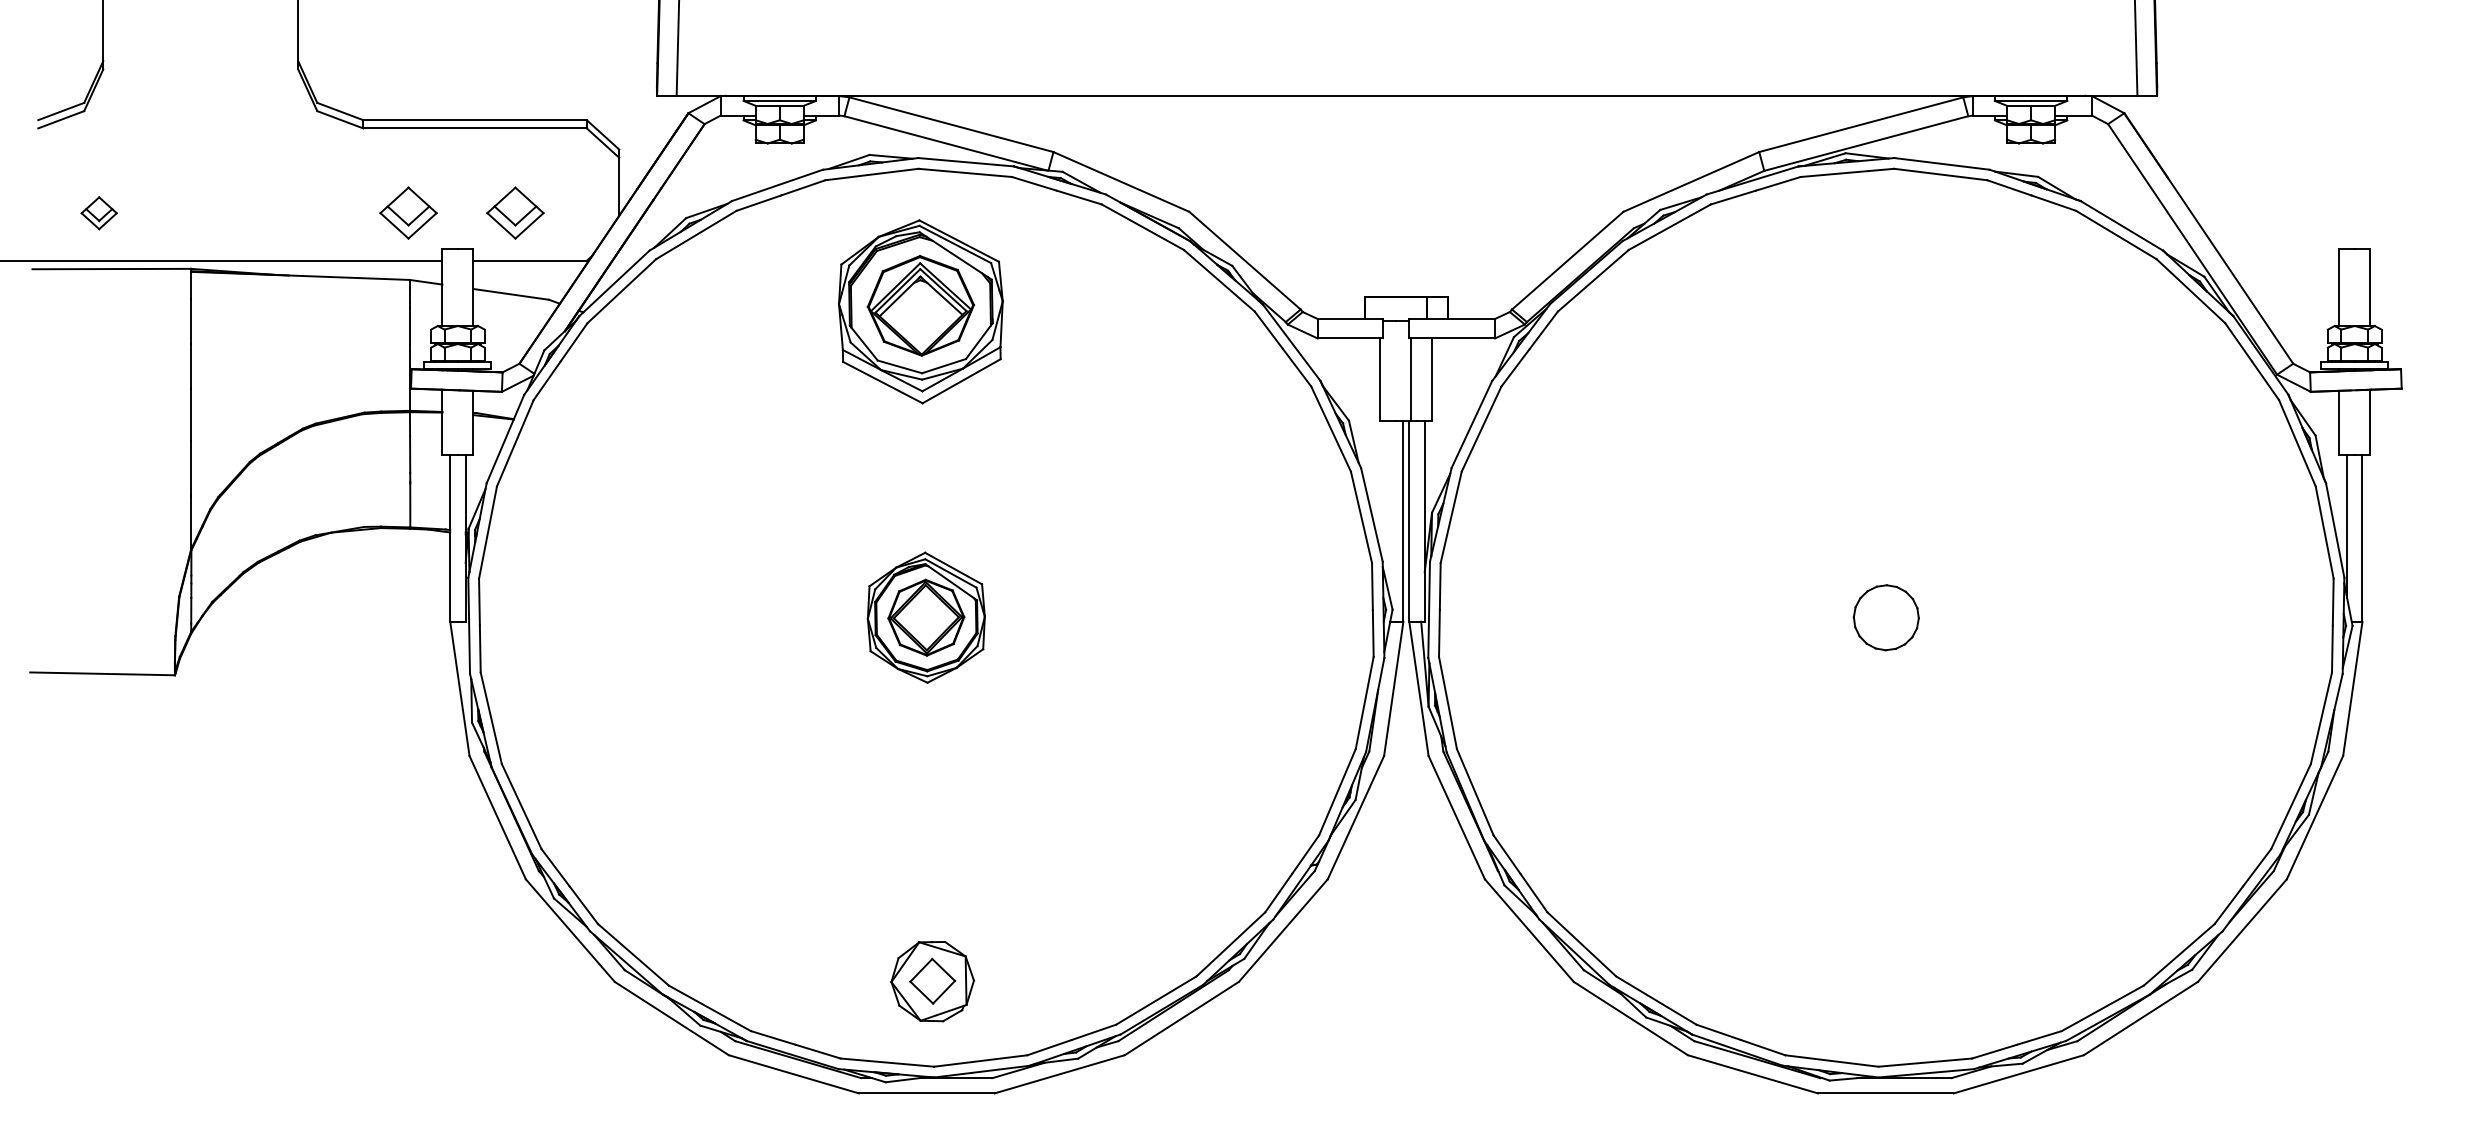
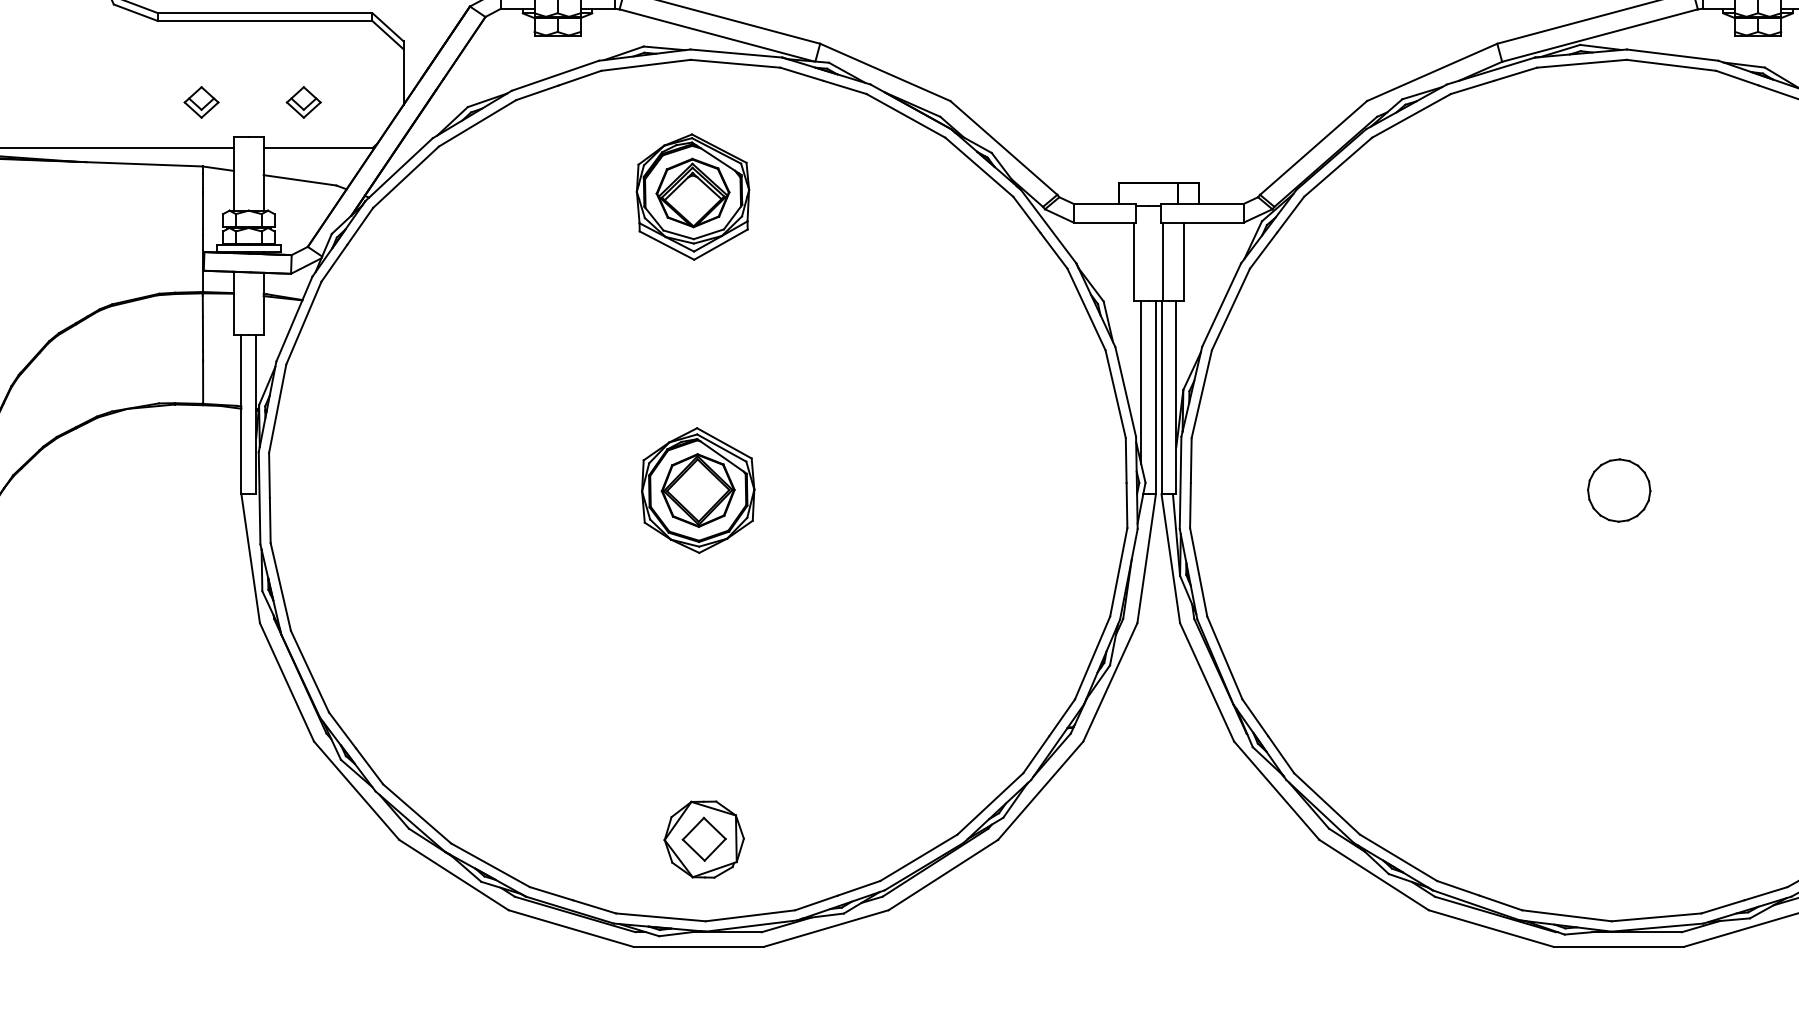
part: (408, 213) -> (201, 102), size x0.62
part: (514, 213) -> (303, 102), size x0.62
part: (920, 311) -> (692, 196), size x0.71
line: (1387, 504) -> (1140, 381), added

